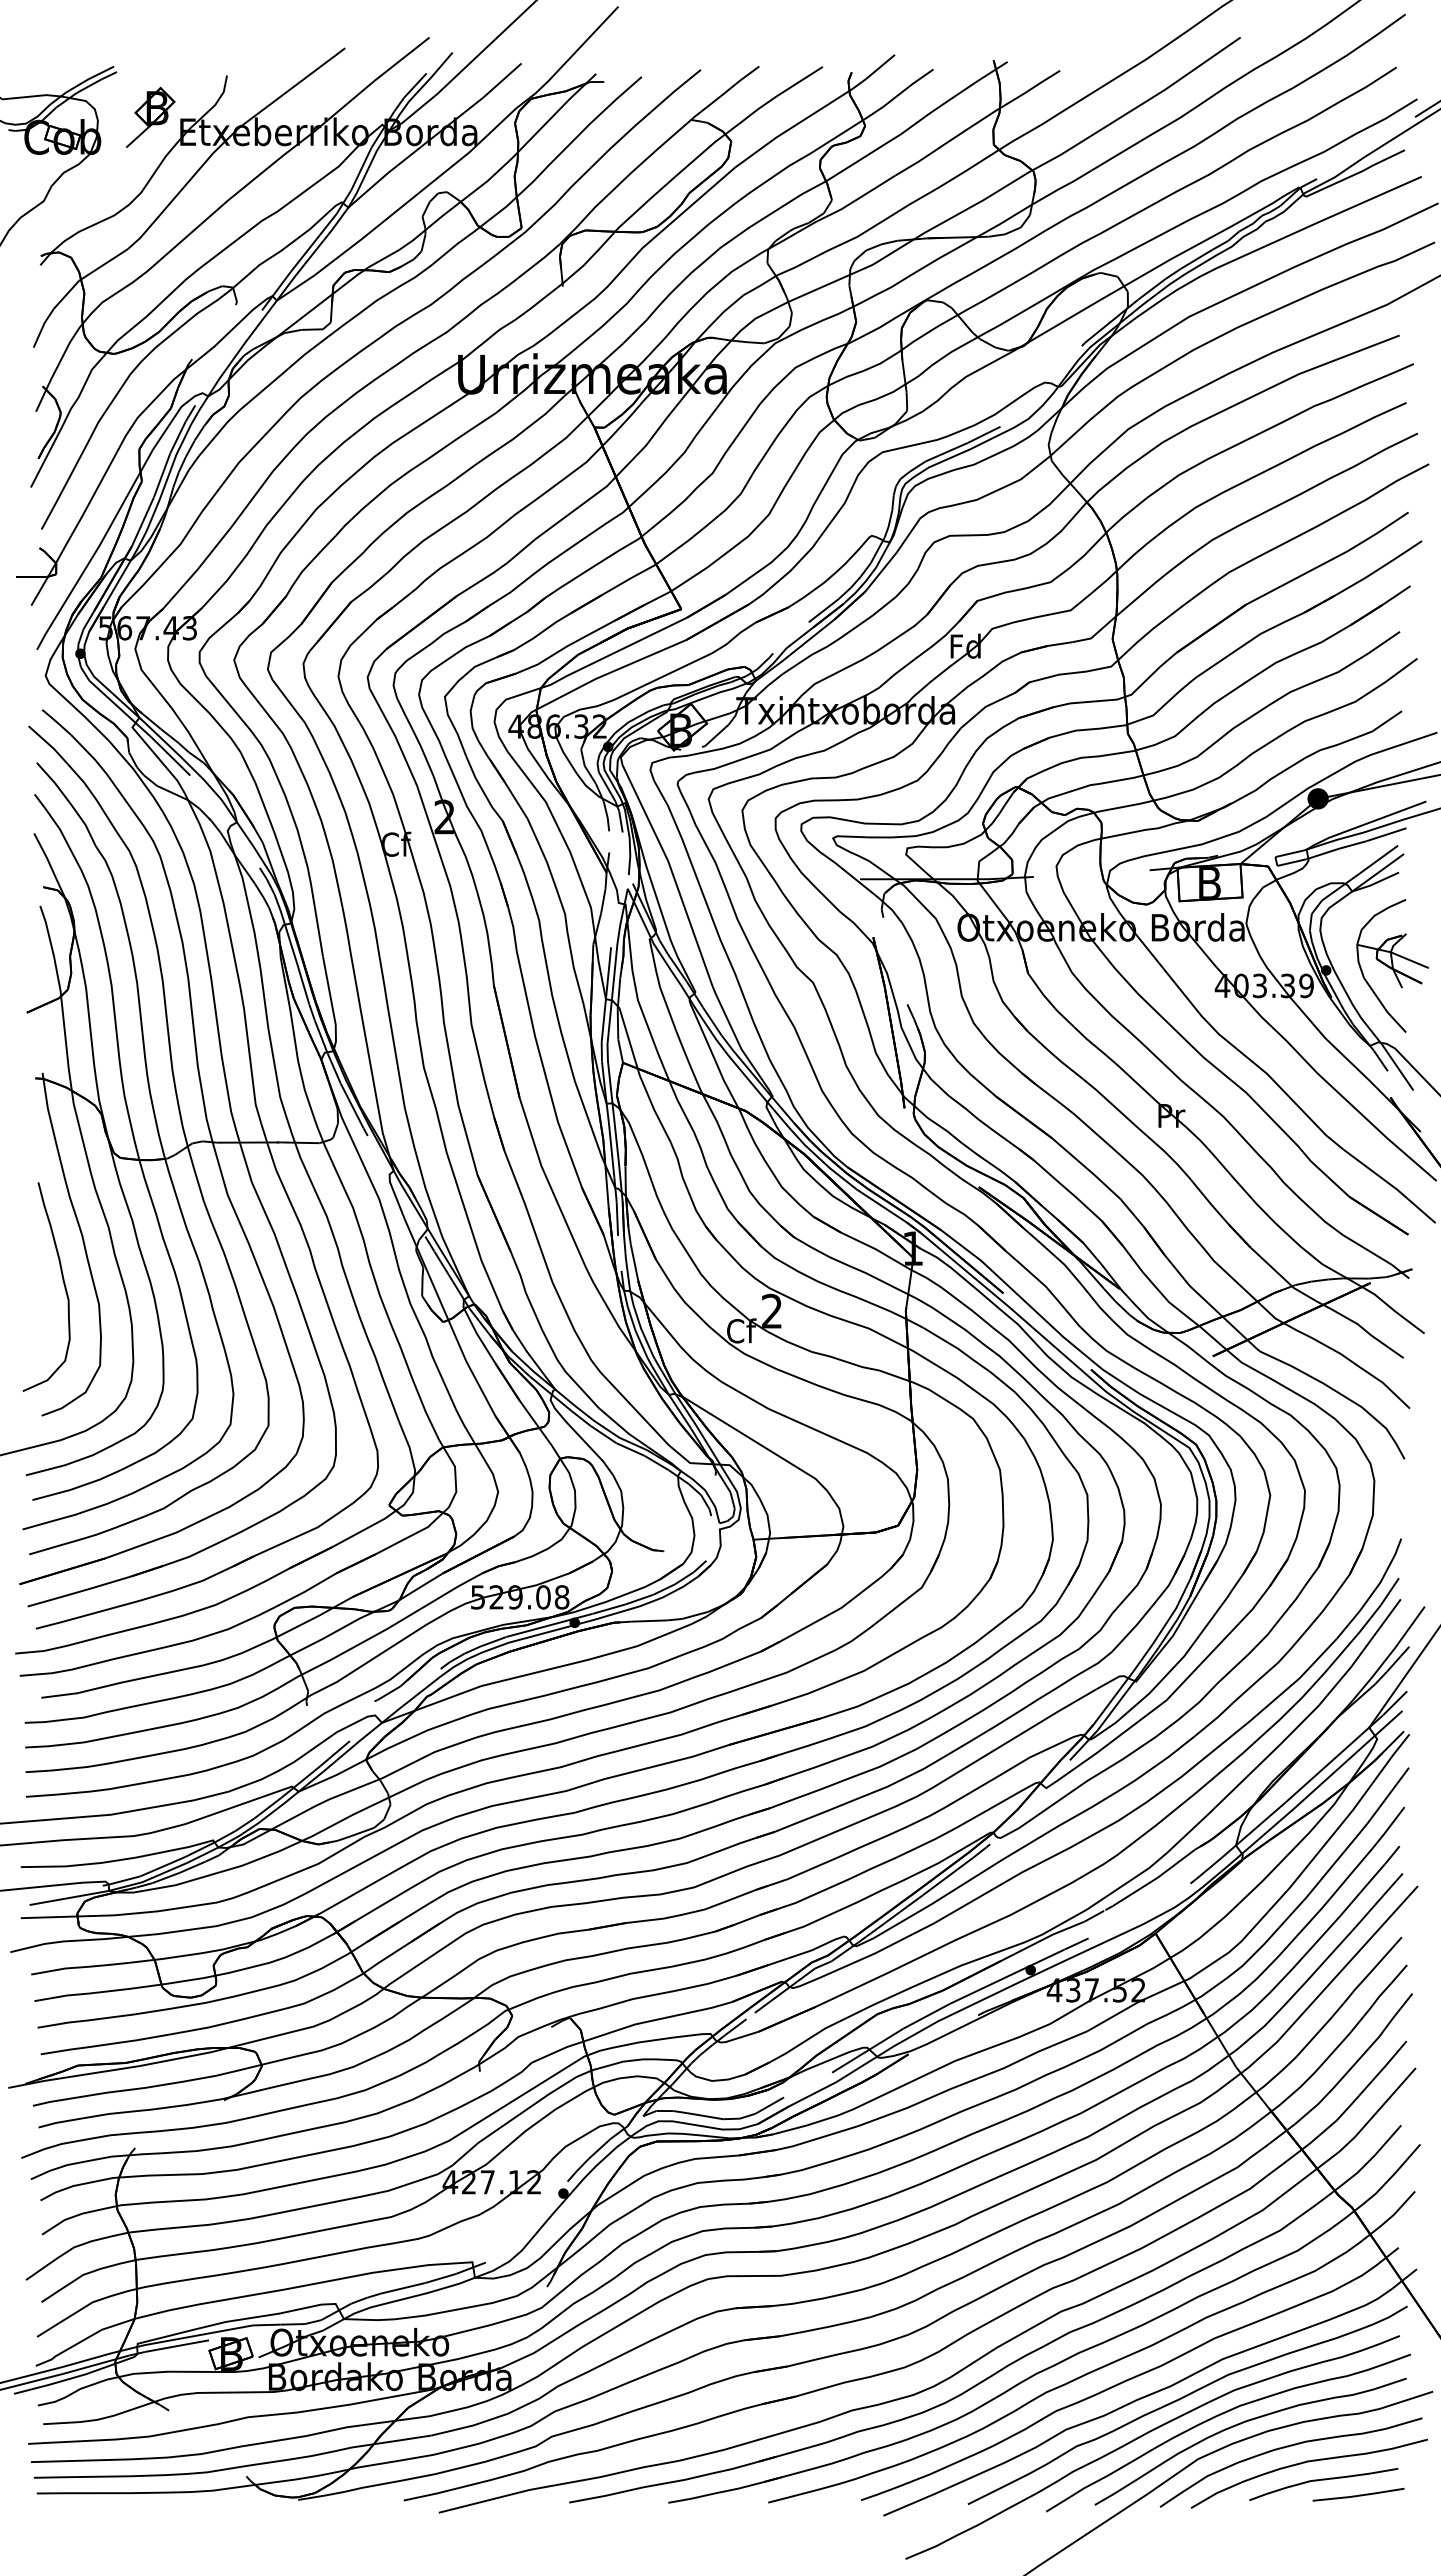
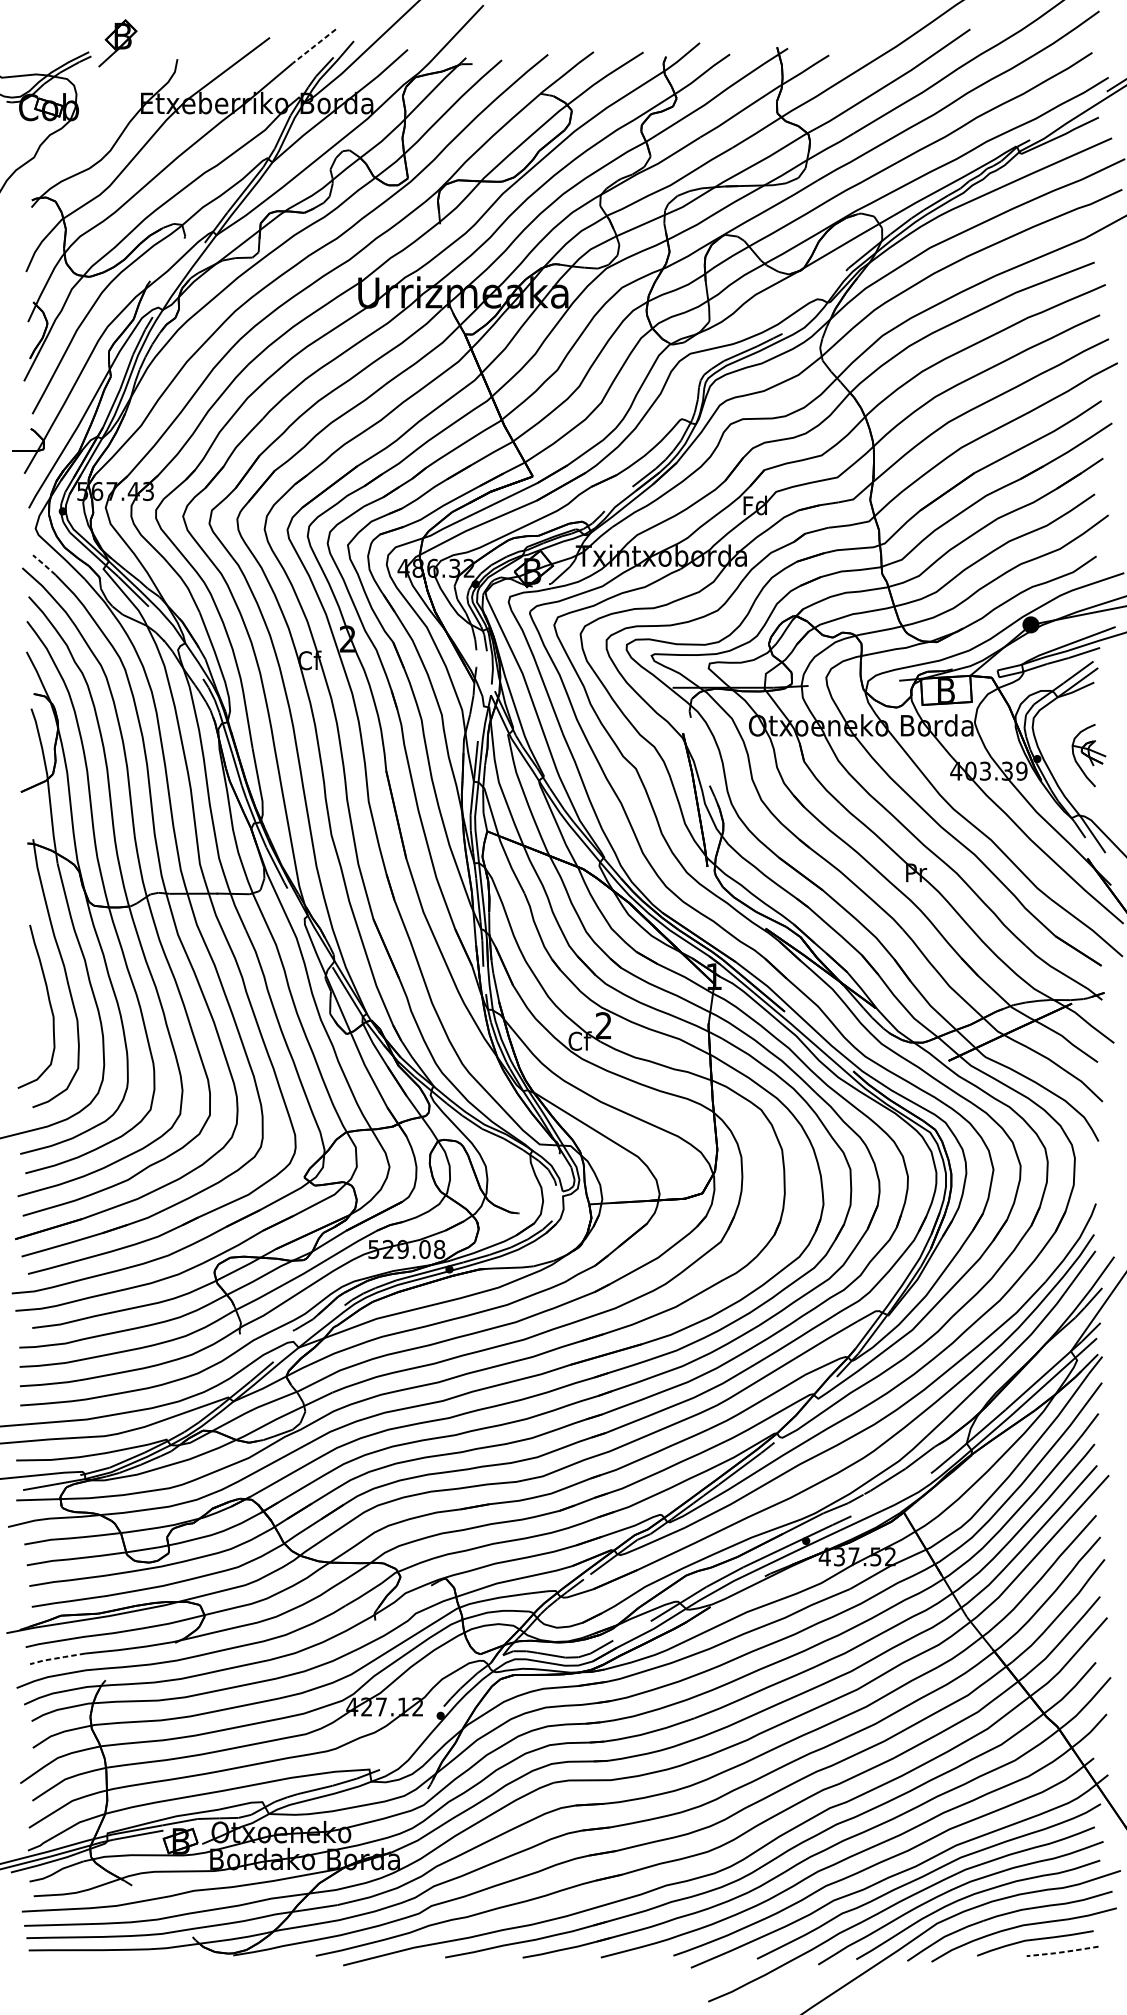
line: (401, 59) -> (313, 46), solid -> dashed
part: (150, 116) -> (117, 42), moved
line: (56, 721) -> (44, 564), solid -> dashed
part: (1392, 965) -> (1089, 755), size x0.6
line: (73, 2119) -> (57, 1657), solid -> dashed
line: (1358, 2495) -> (1062, 1952), solid -> dashed

